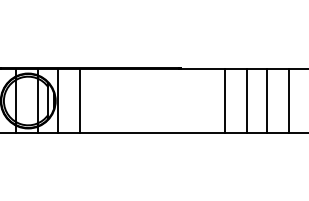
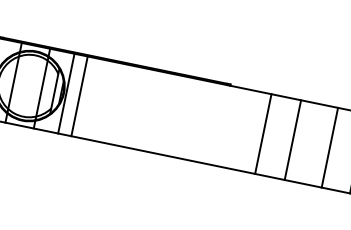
line: (80, 100) -> (80, 95), moved
line: (224, 100) -> (262, 133), moved
line: (247, 100) -> (293, 139), moved

